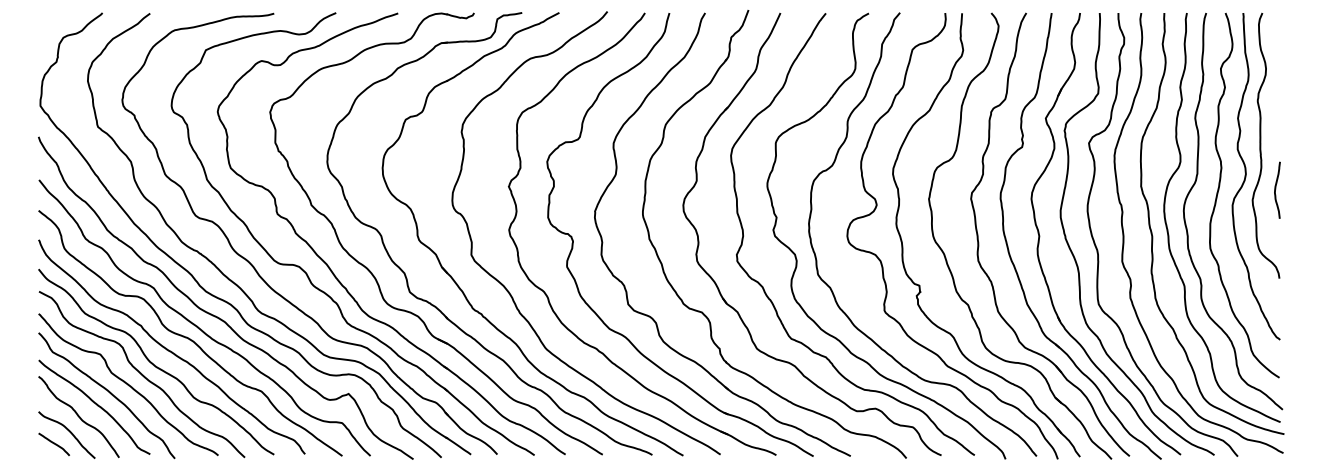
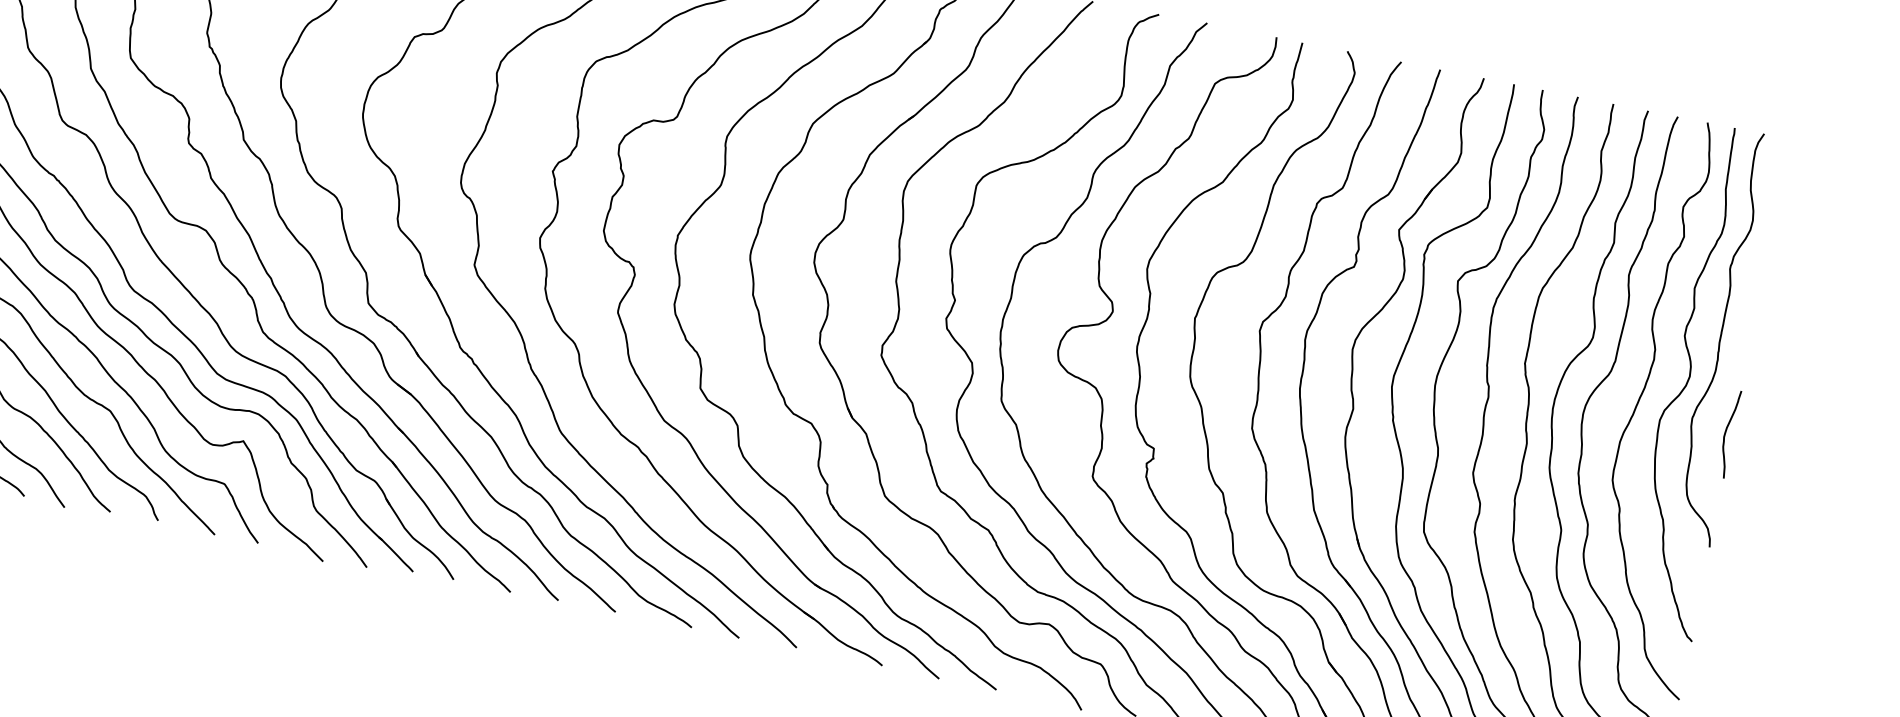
curve: (1276, 189) -> (1727, 432), moved

